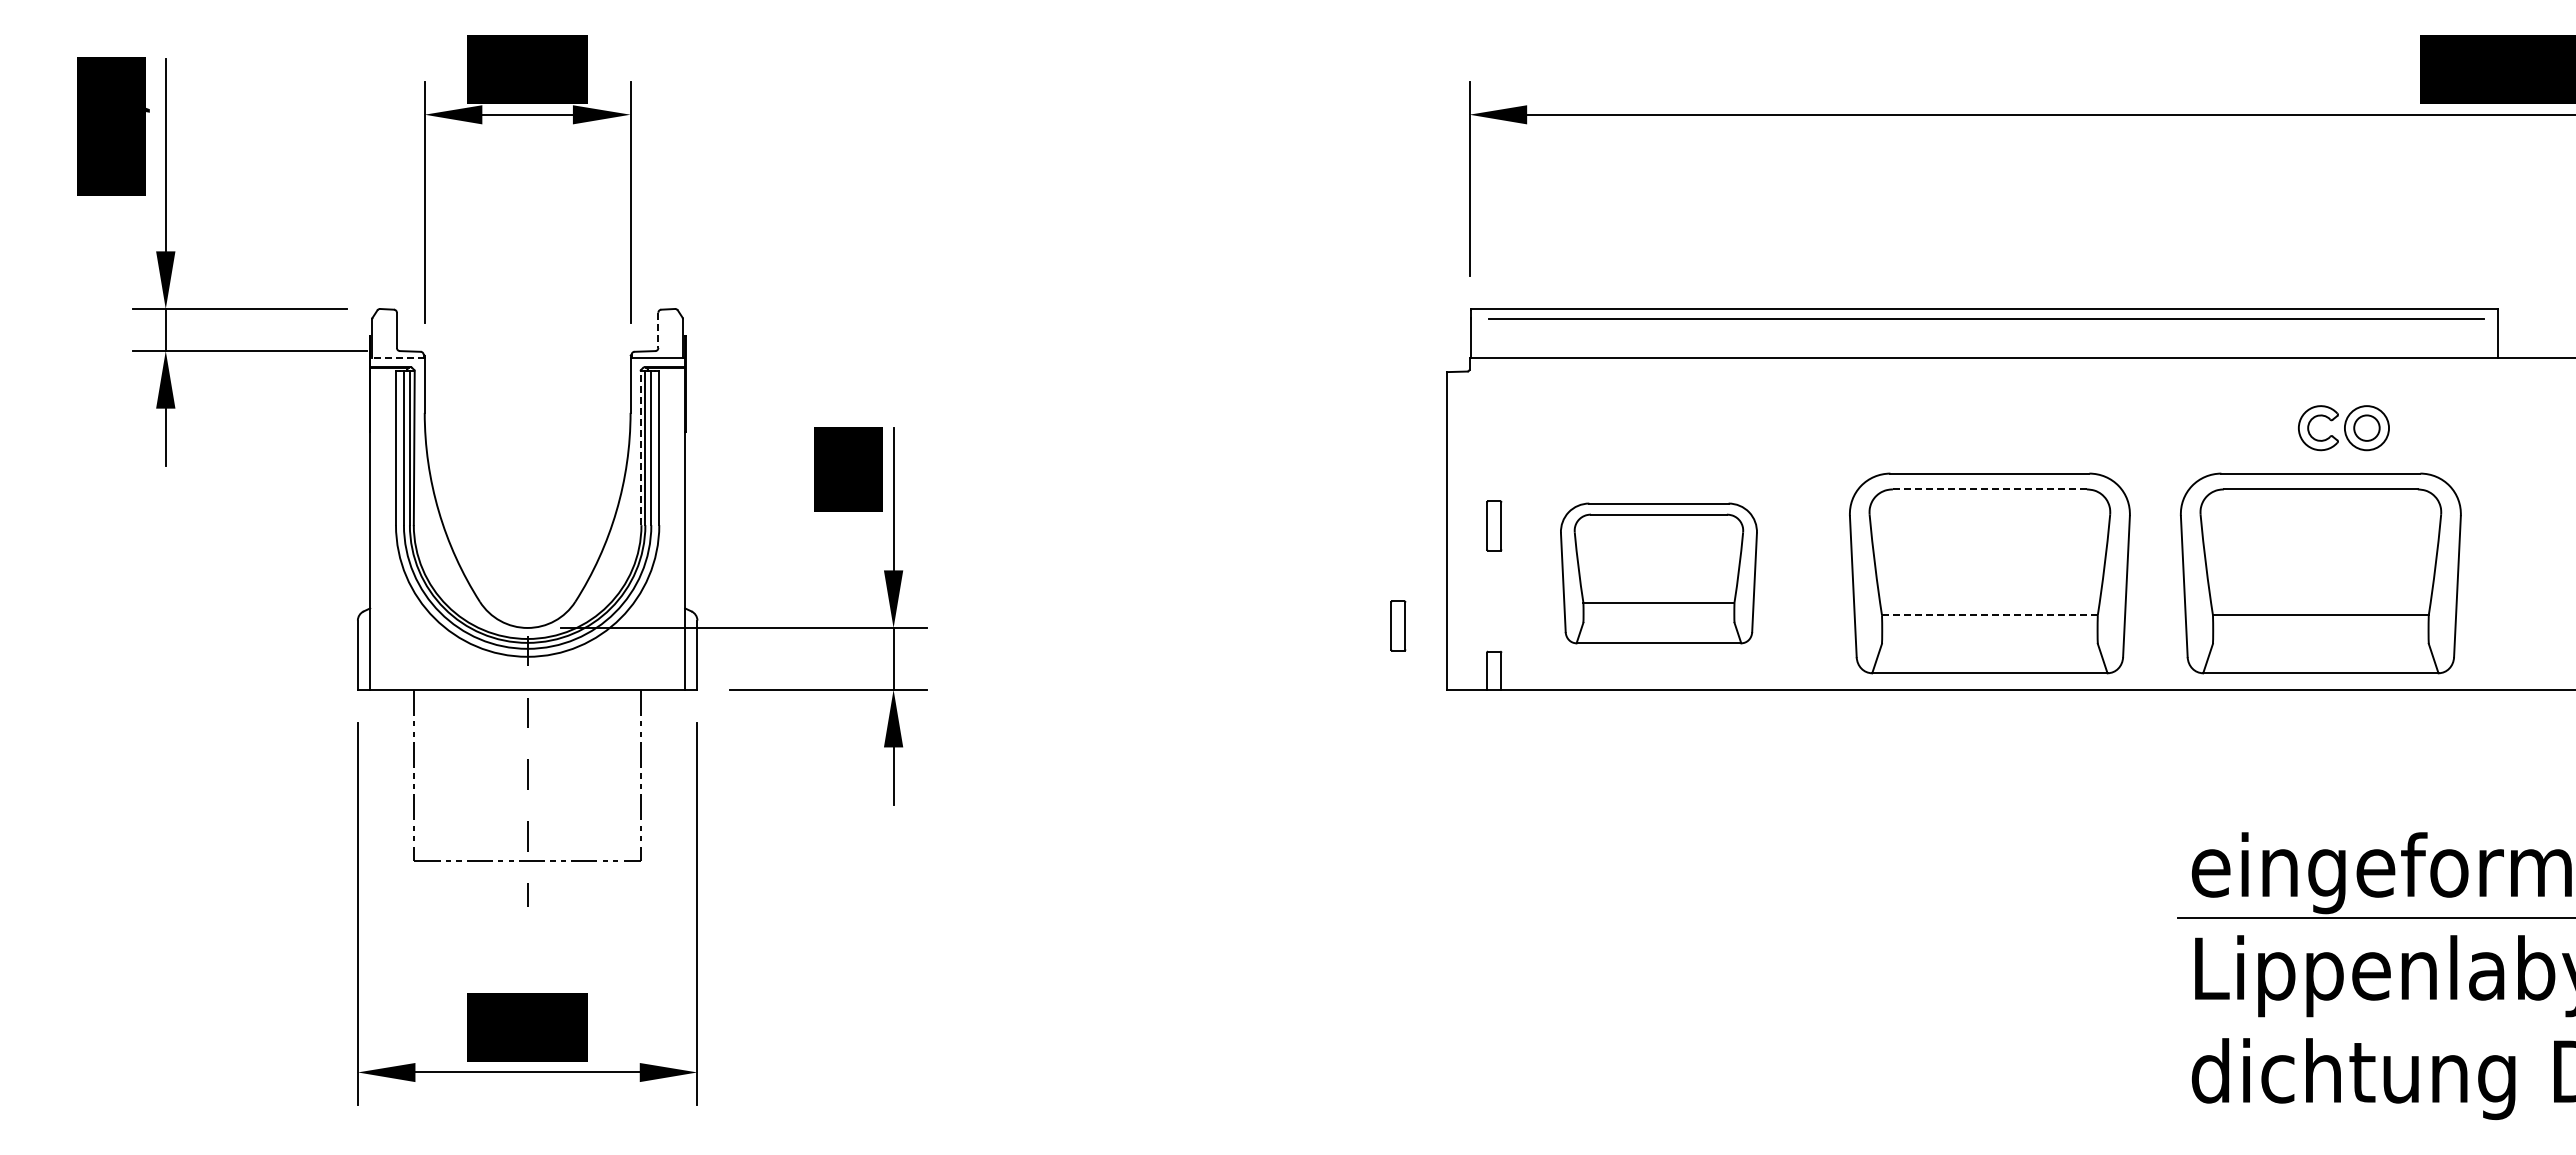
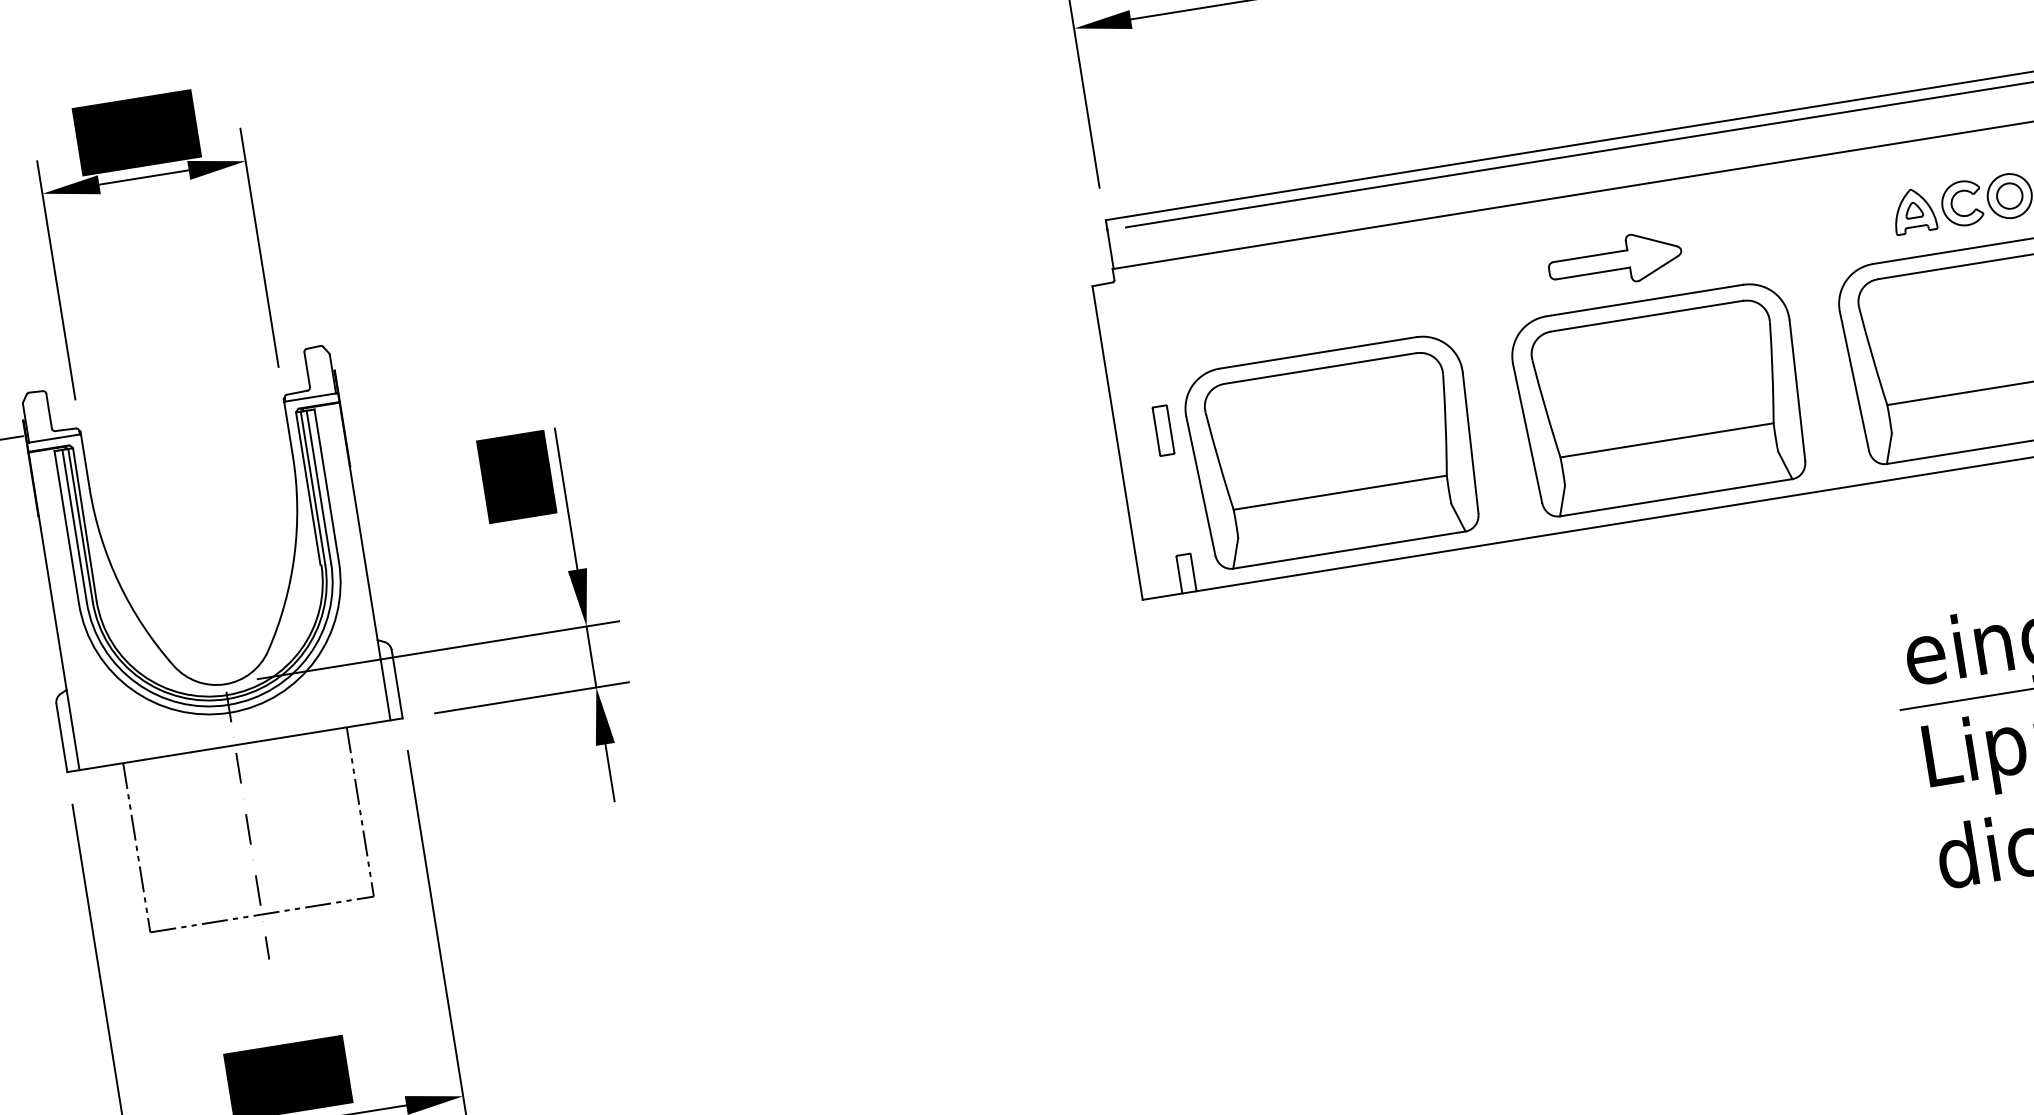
line: (658, 330) -> (307, 369), dashed -> solid
line: (396, 358) -> (53, 438), dashed -> solid
part: (2269, 427) -> (1913, 210), added
part: (1966, 429) -> (1614, 260), added
line: (640, 448) -> (308, 489), dashed -> solid
line: (1989, 489) -> (1646, 316), dashed -> solid
part: (1658, 573) -> (1333, 451), size x1.43
line: (1989, 615) -> (1666, 440), dashed -> solid
part: (1398, 625) -> (1084, 544), removed

